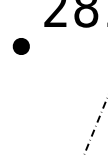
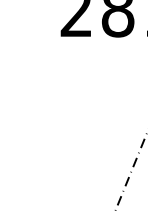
part: (20, 46) -> (28, 63), removed

